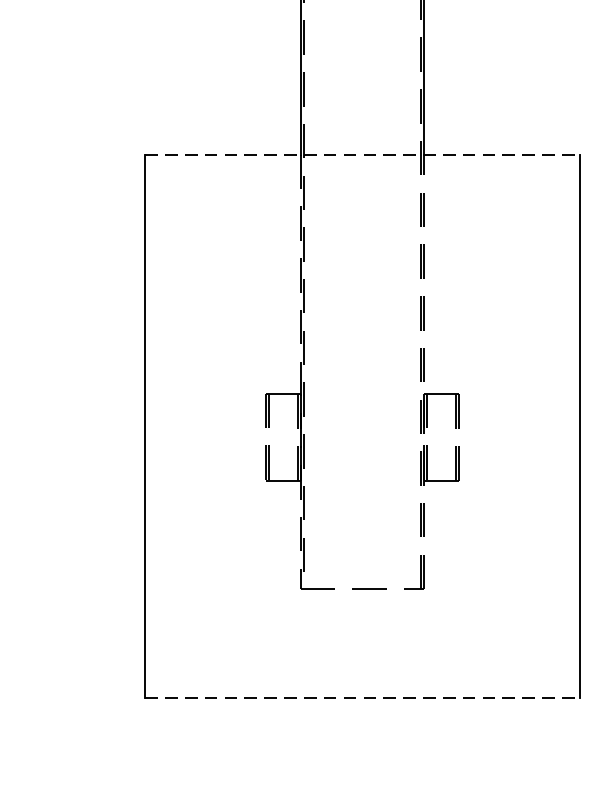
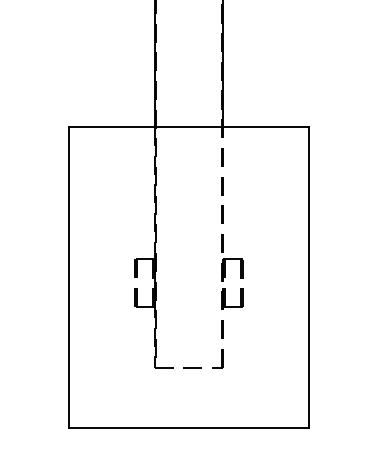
line: (363, 154) -> (189, 126), dashed -> solid
line: (363, 697) -> (189, 427), dashed -> solid

